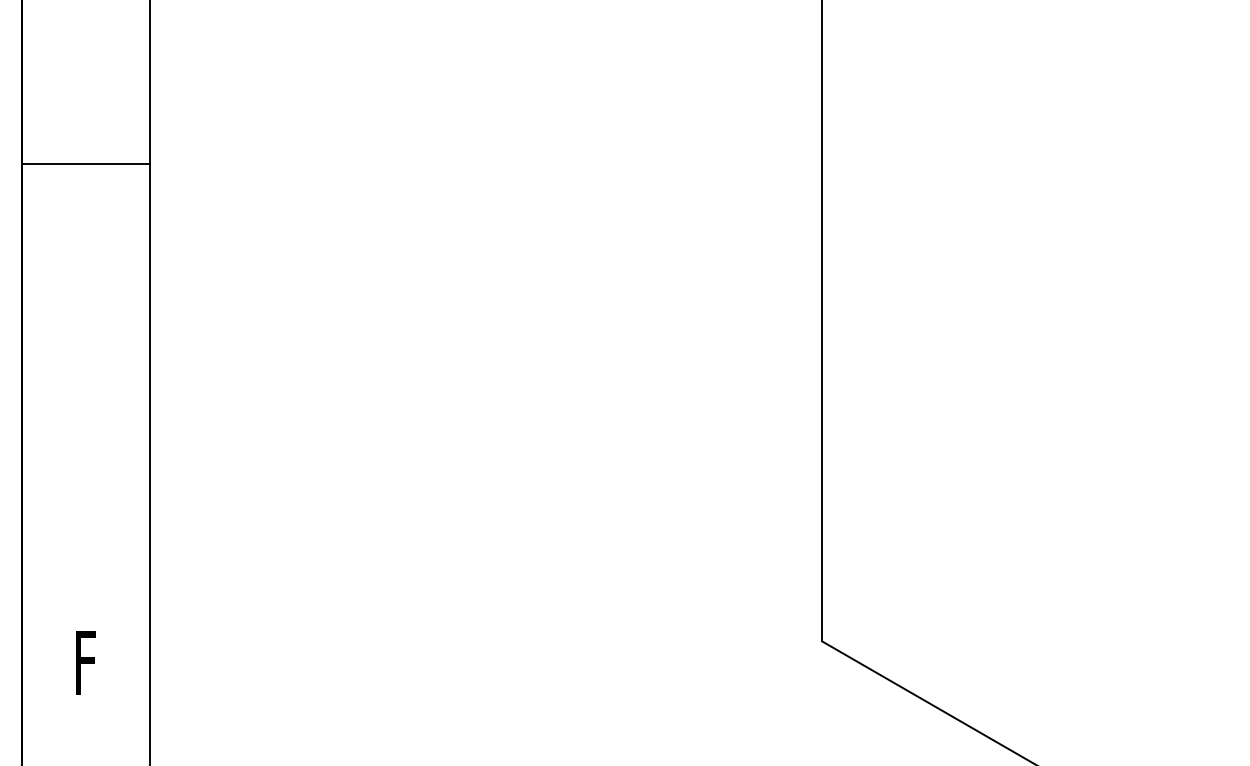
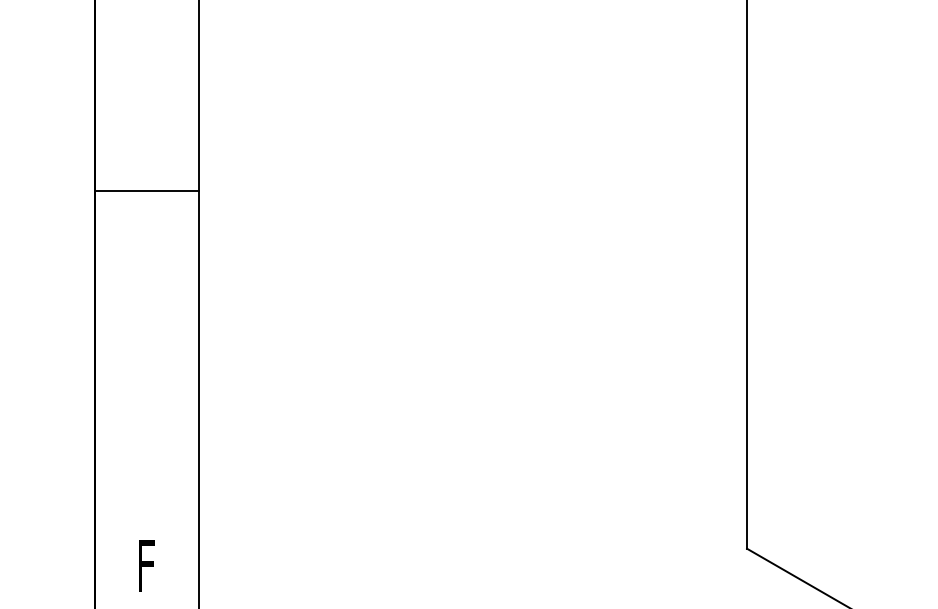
line: (86, 164) -> (146, 191), moved

